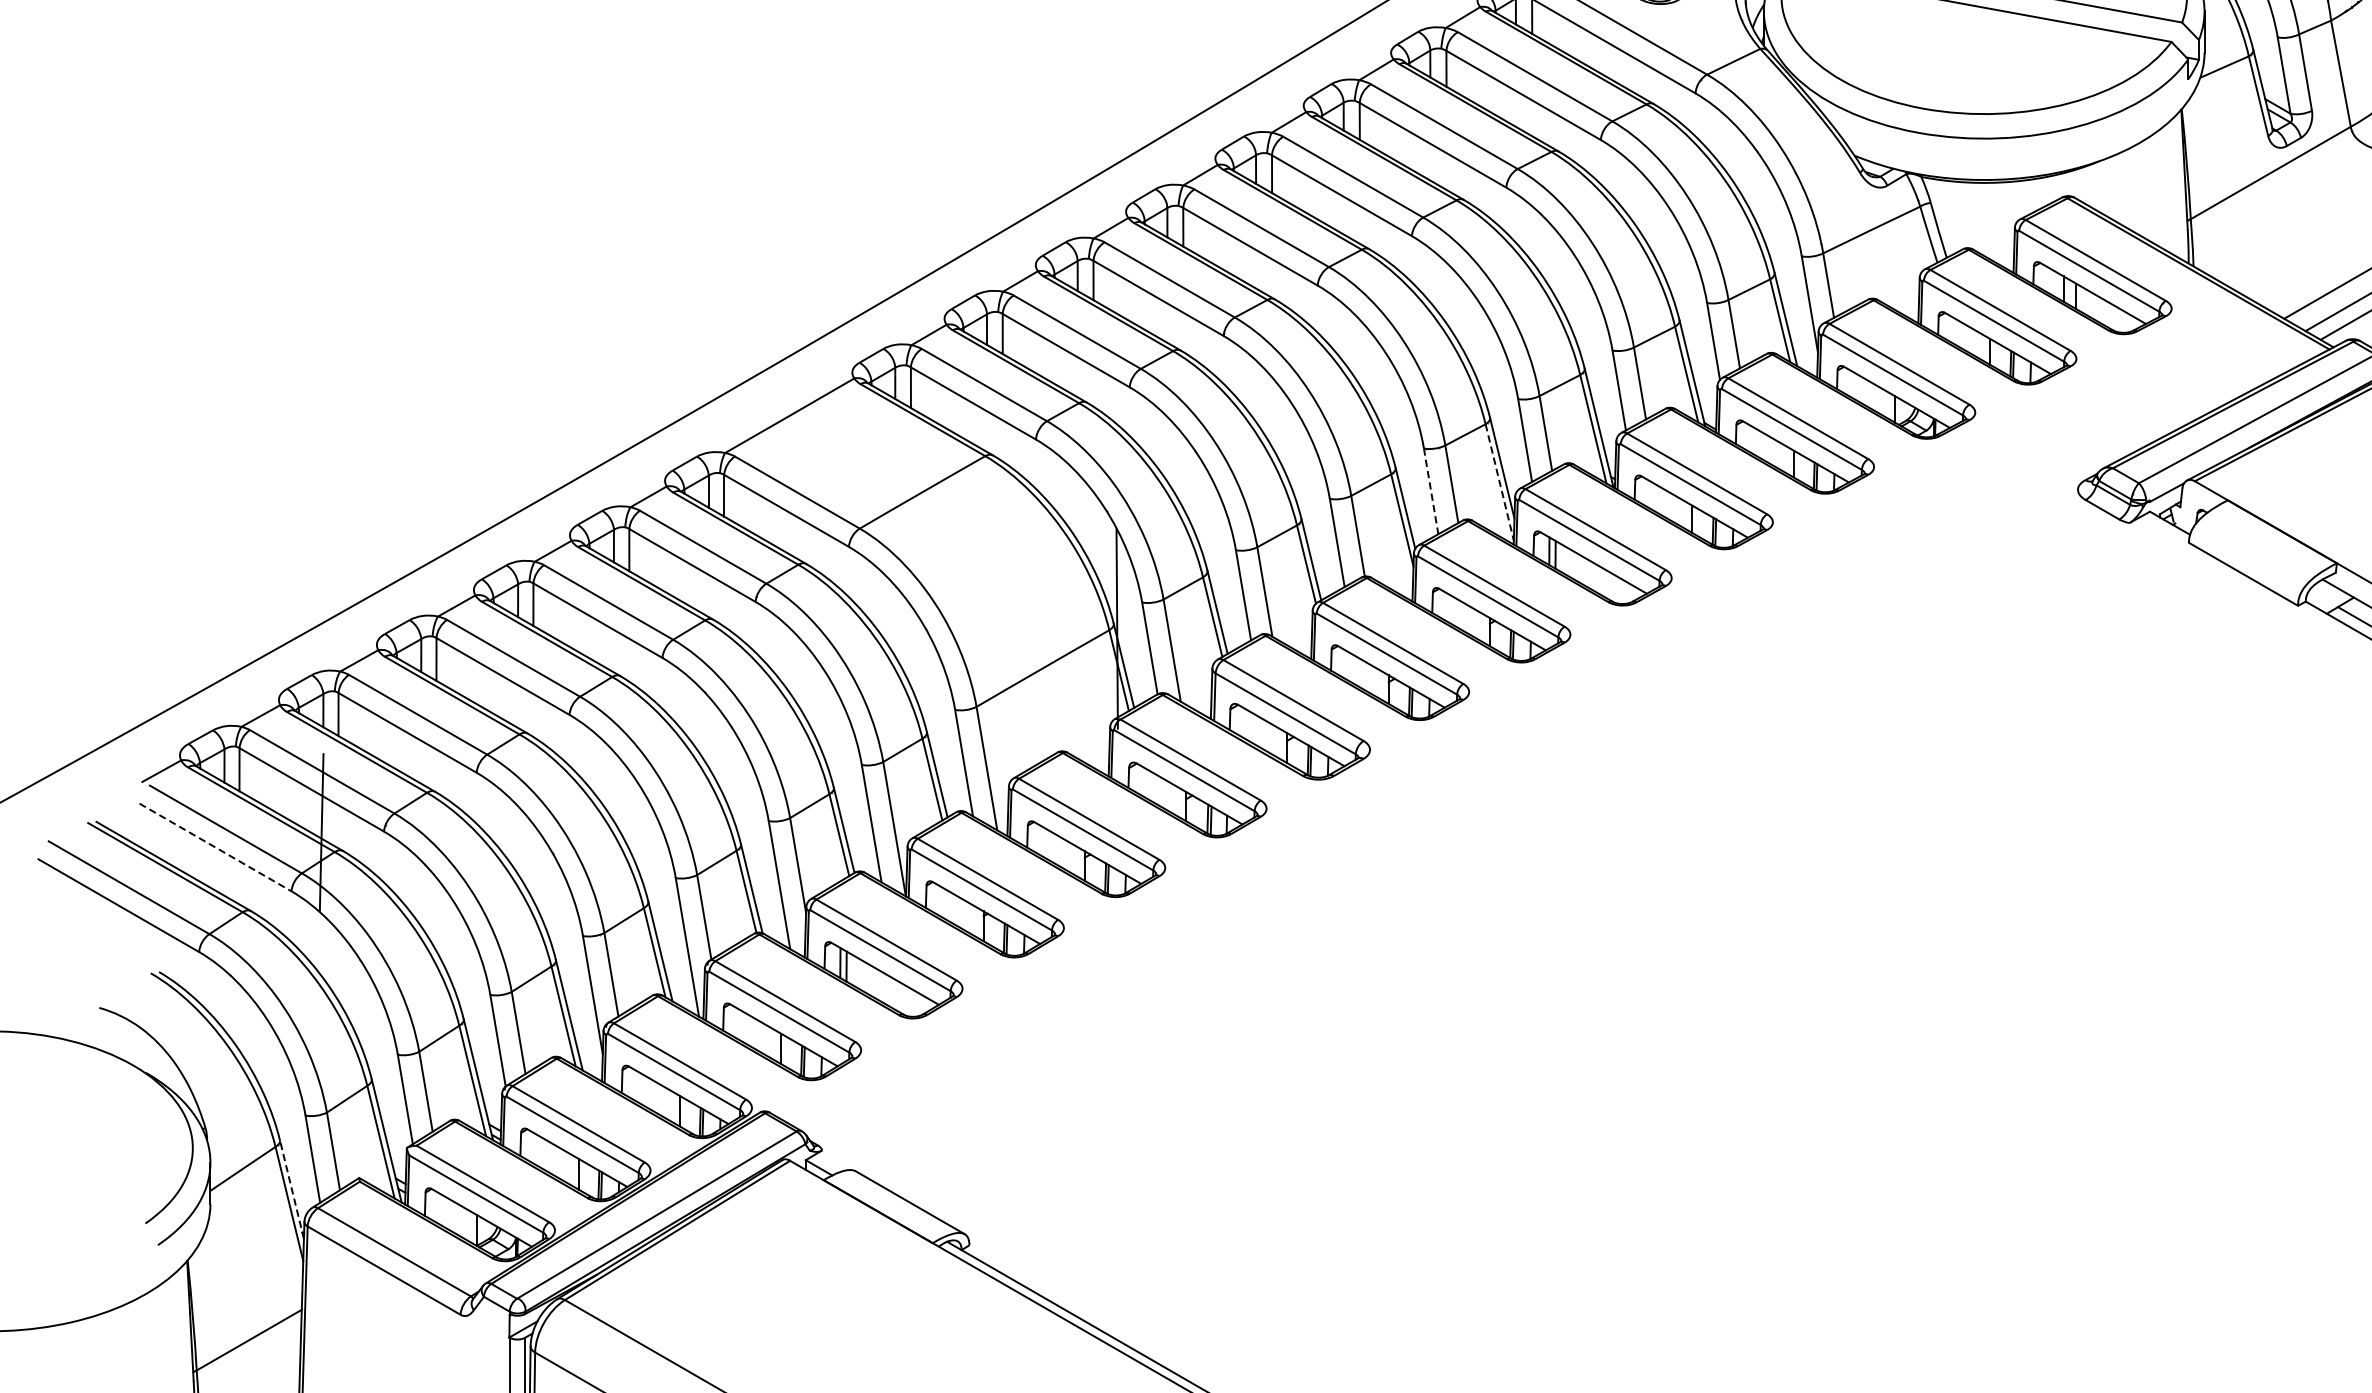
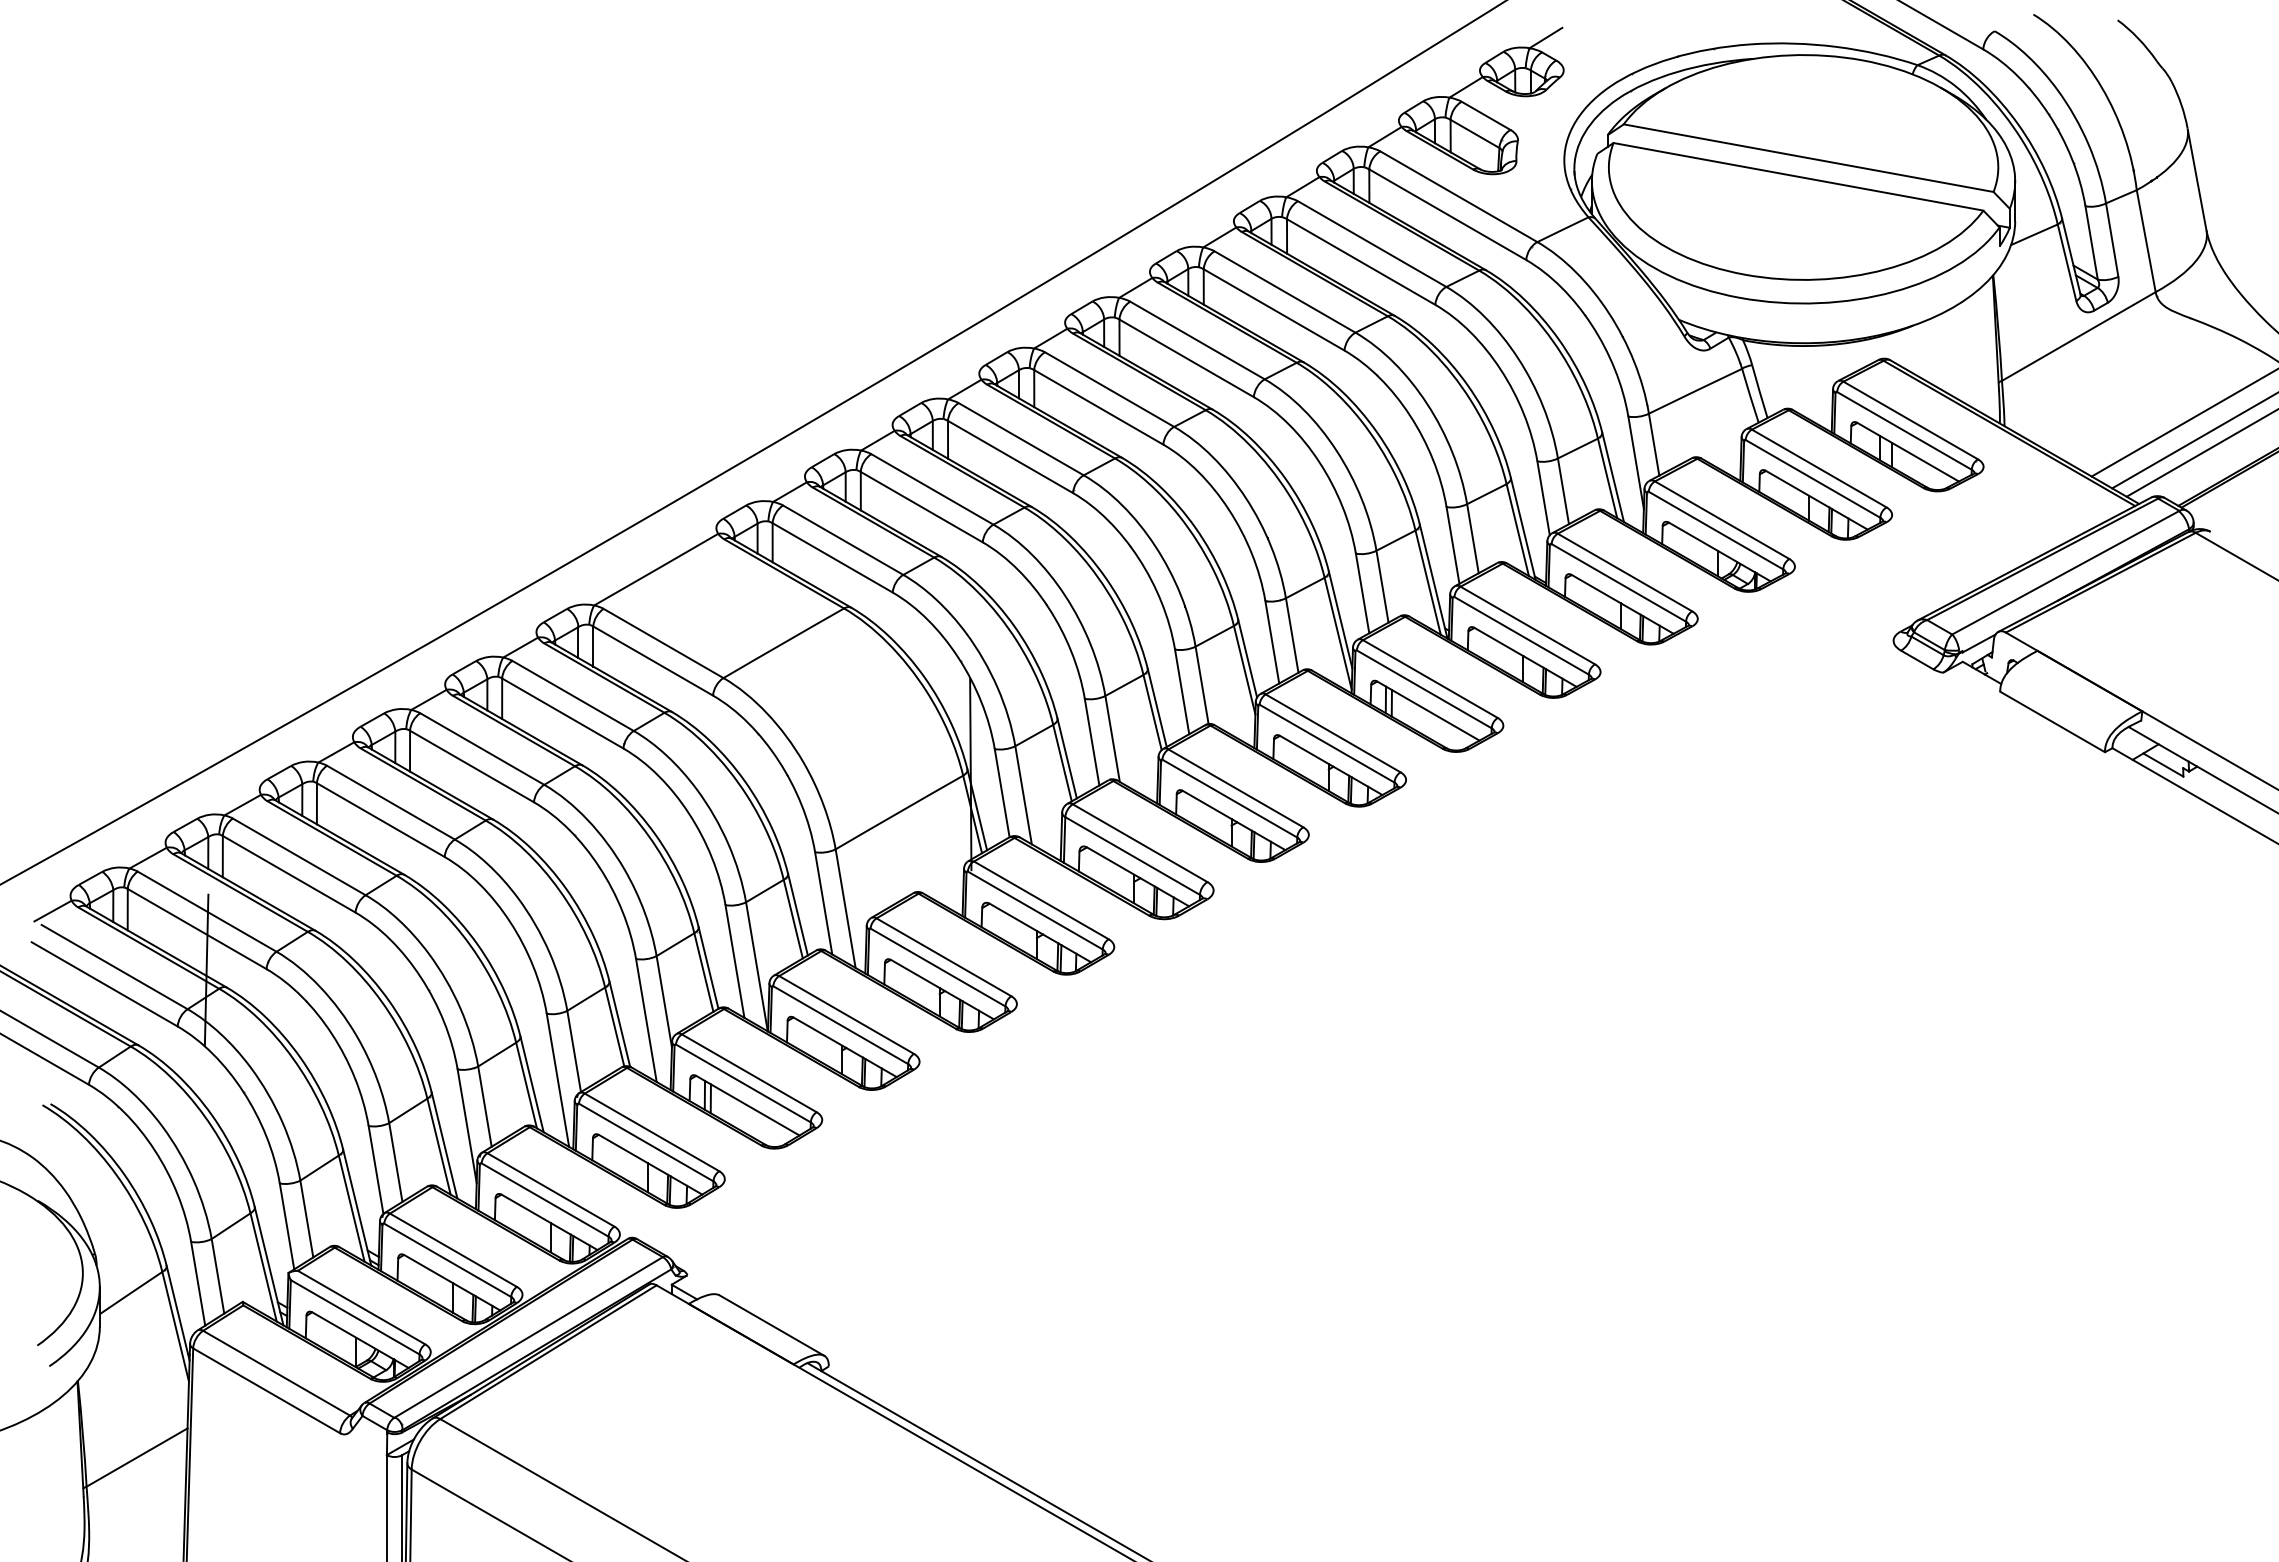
line: (1500, 483) -> (1338, 634), dashed -> solid
line: (1431, 491) -> (1272, 642), dashed -> solid
line: (216, 847) -> (105, 984), dashed -> solid
line: (292, 1190) -> (178, 1313), dashed -> solid

